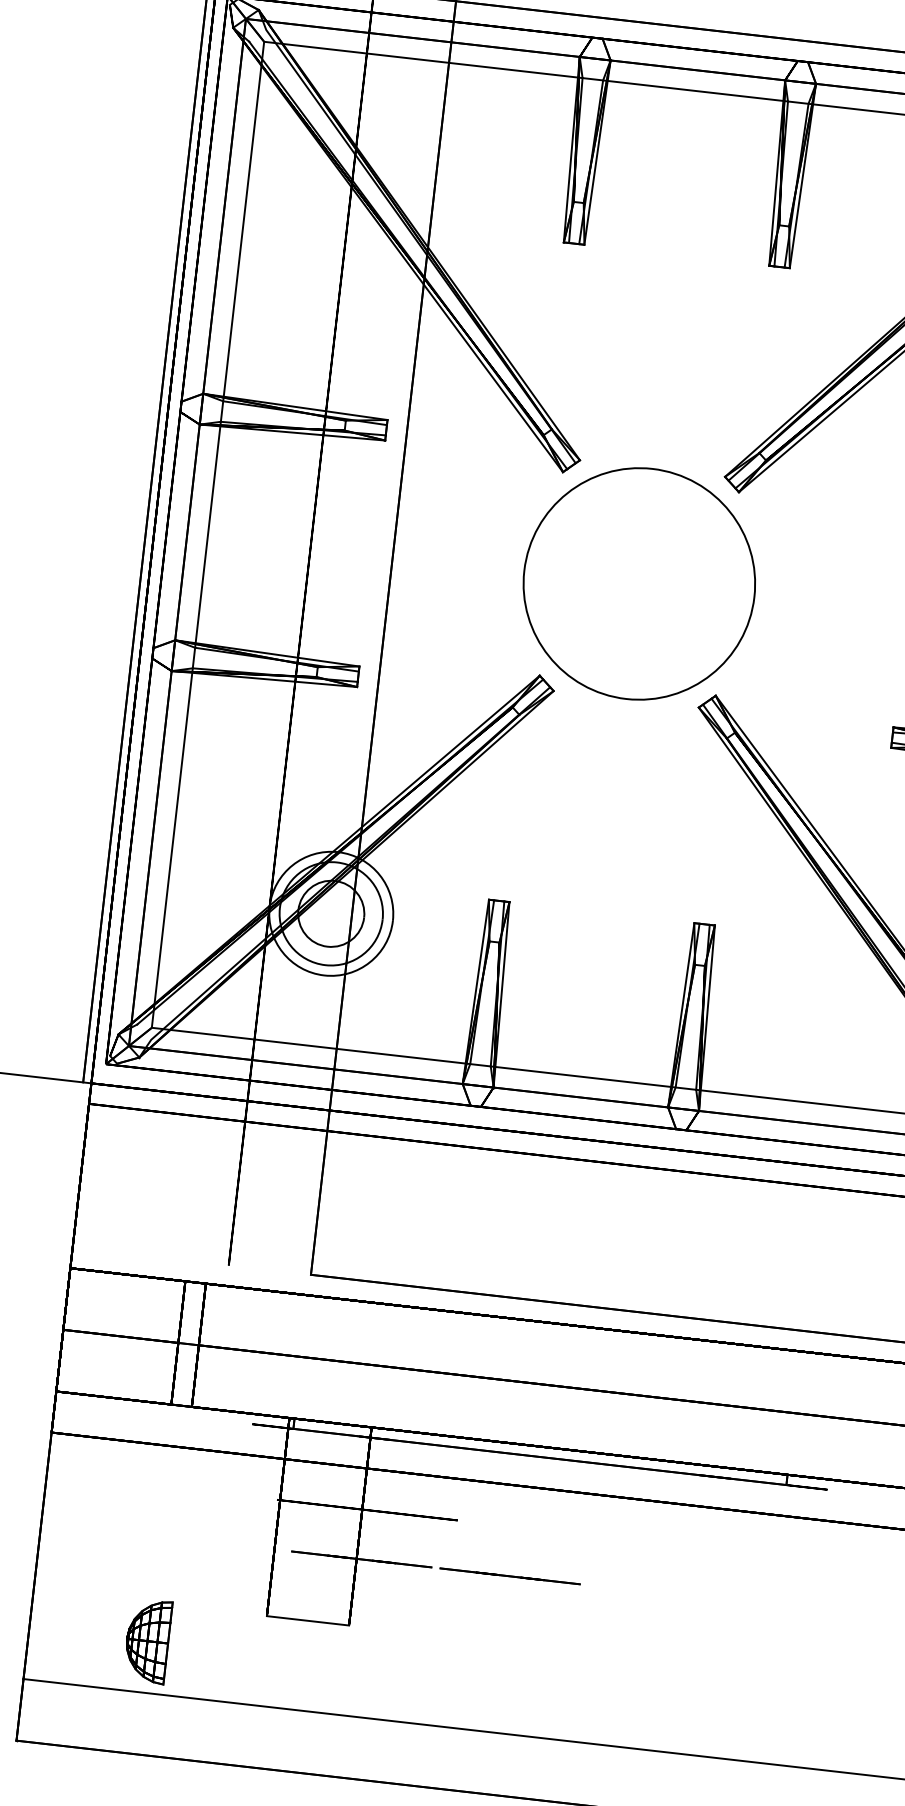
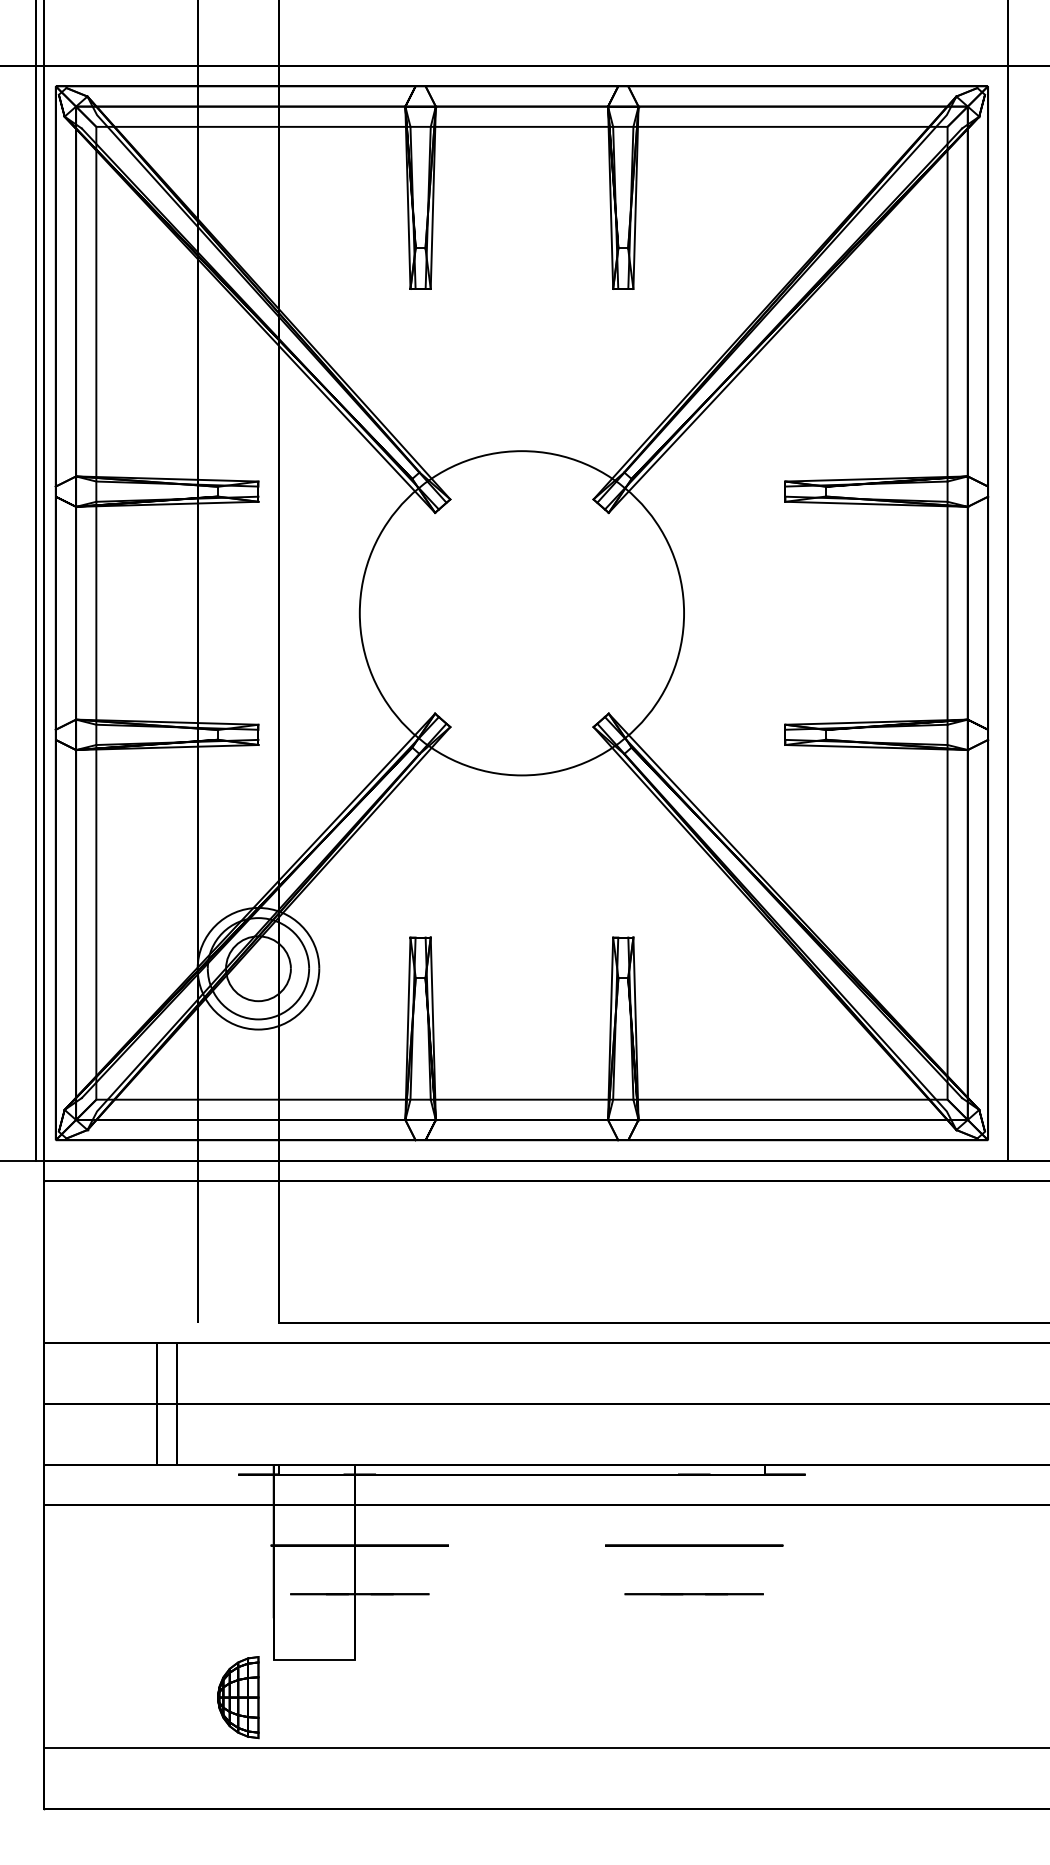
circle: (638, 584) -> (521, 613), size x1.43
circle: (706, 1548) -> (694, 1545), added
line: (509, 1576) -> (693, 1594), moved
part: (147, 1641) -> (238, 1697), moved

